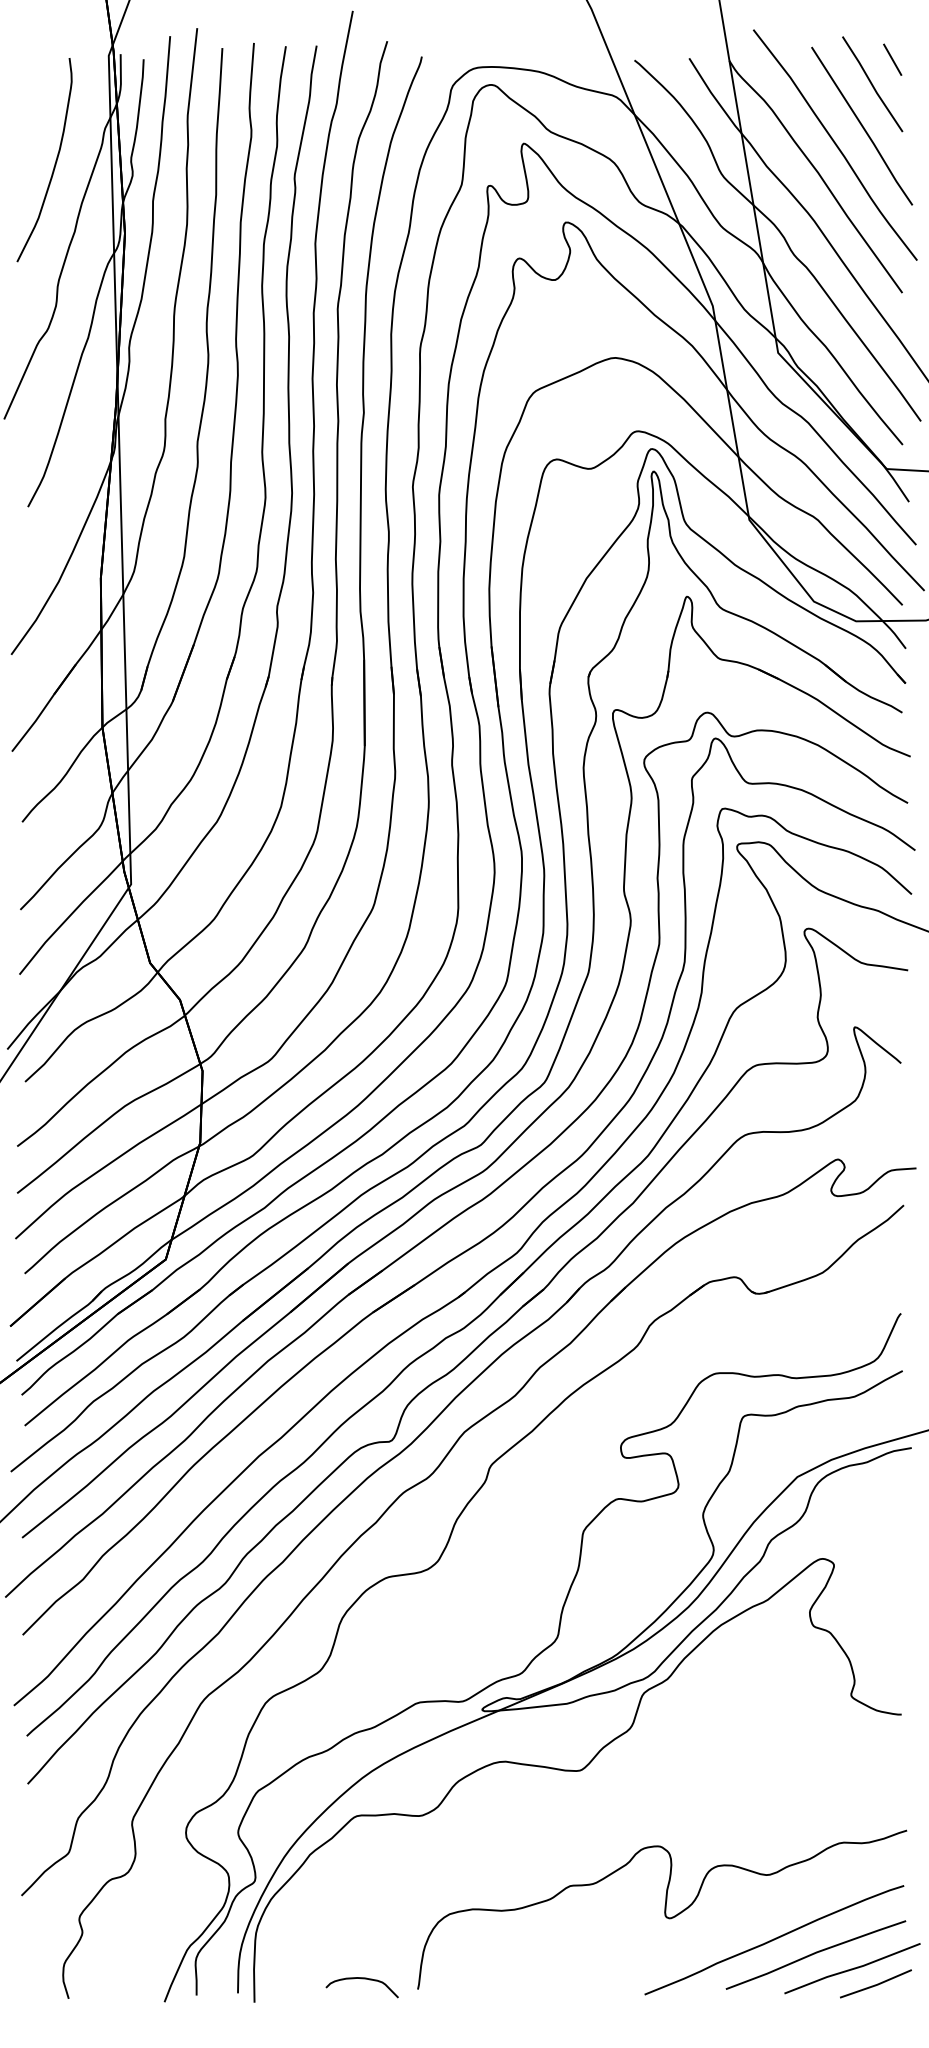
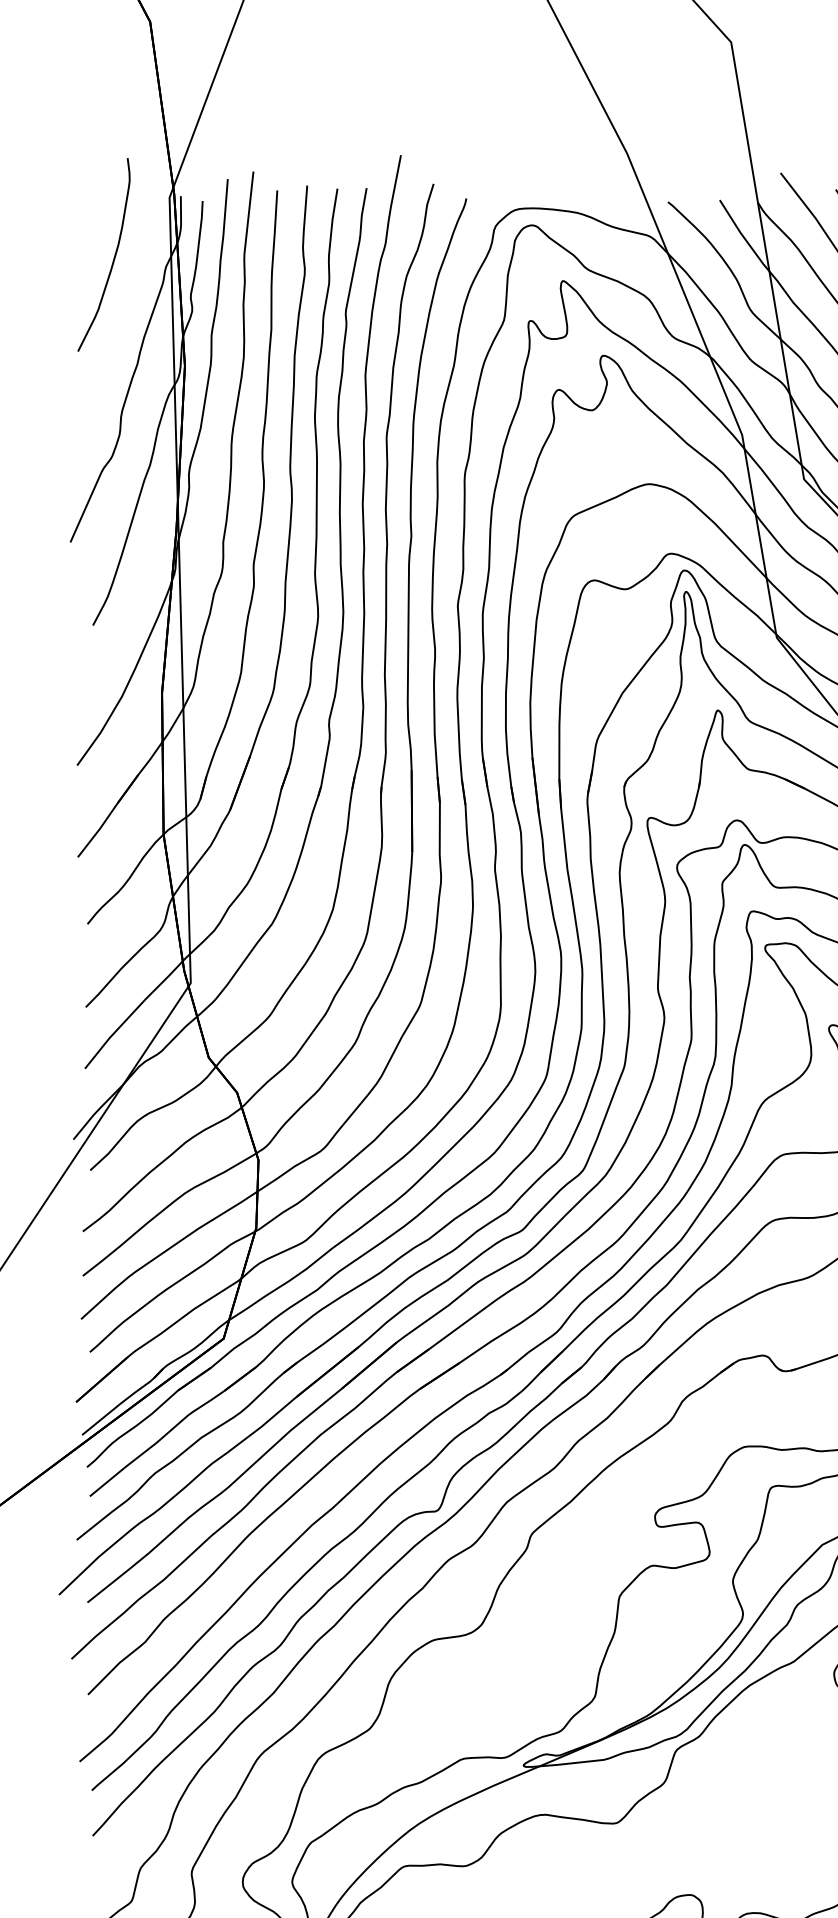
curve: (54, 163) -> (113, 258), moved

